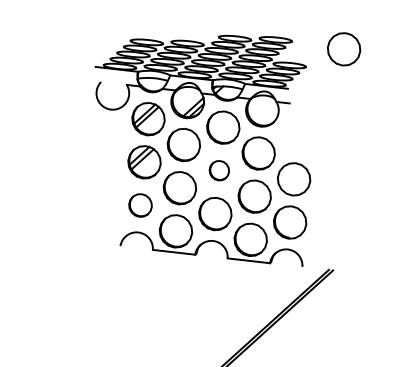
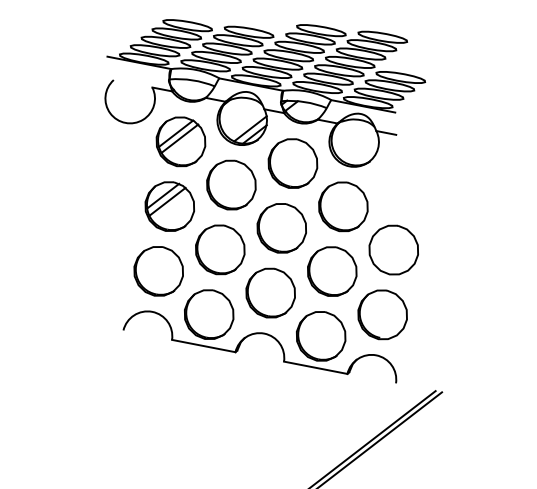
part: (344, 49) -> (485, 59), removed
part: (219, 170) -> (282, 227), size x1.67
part: (140, 205) -> (158, 271), size x1.43

